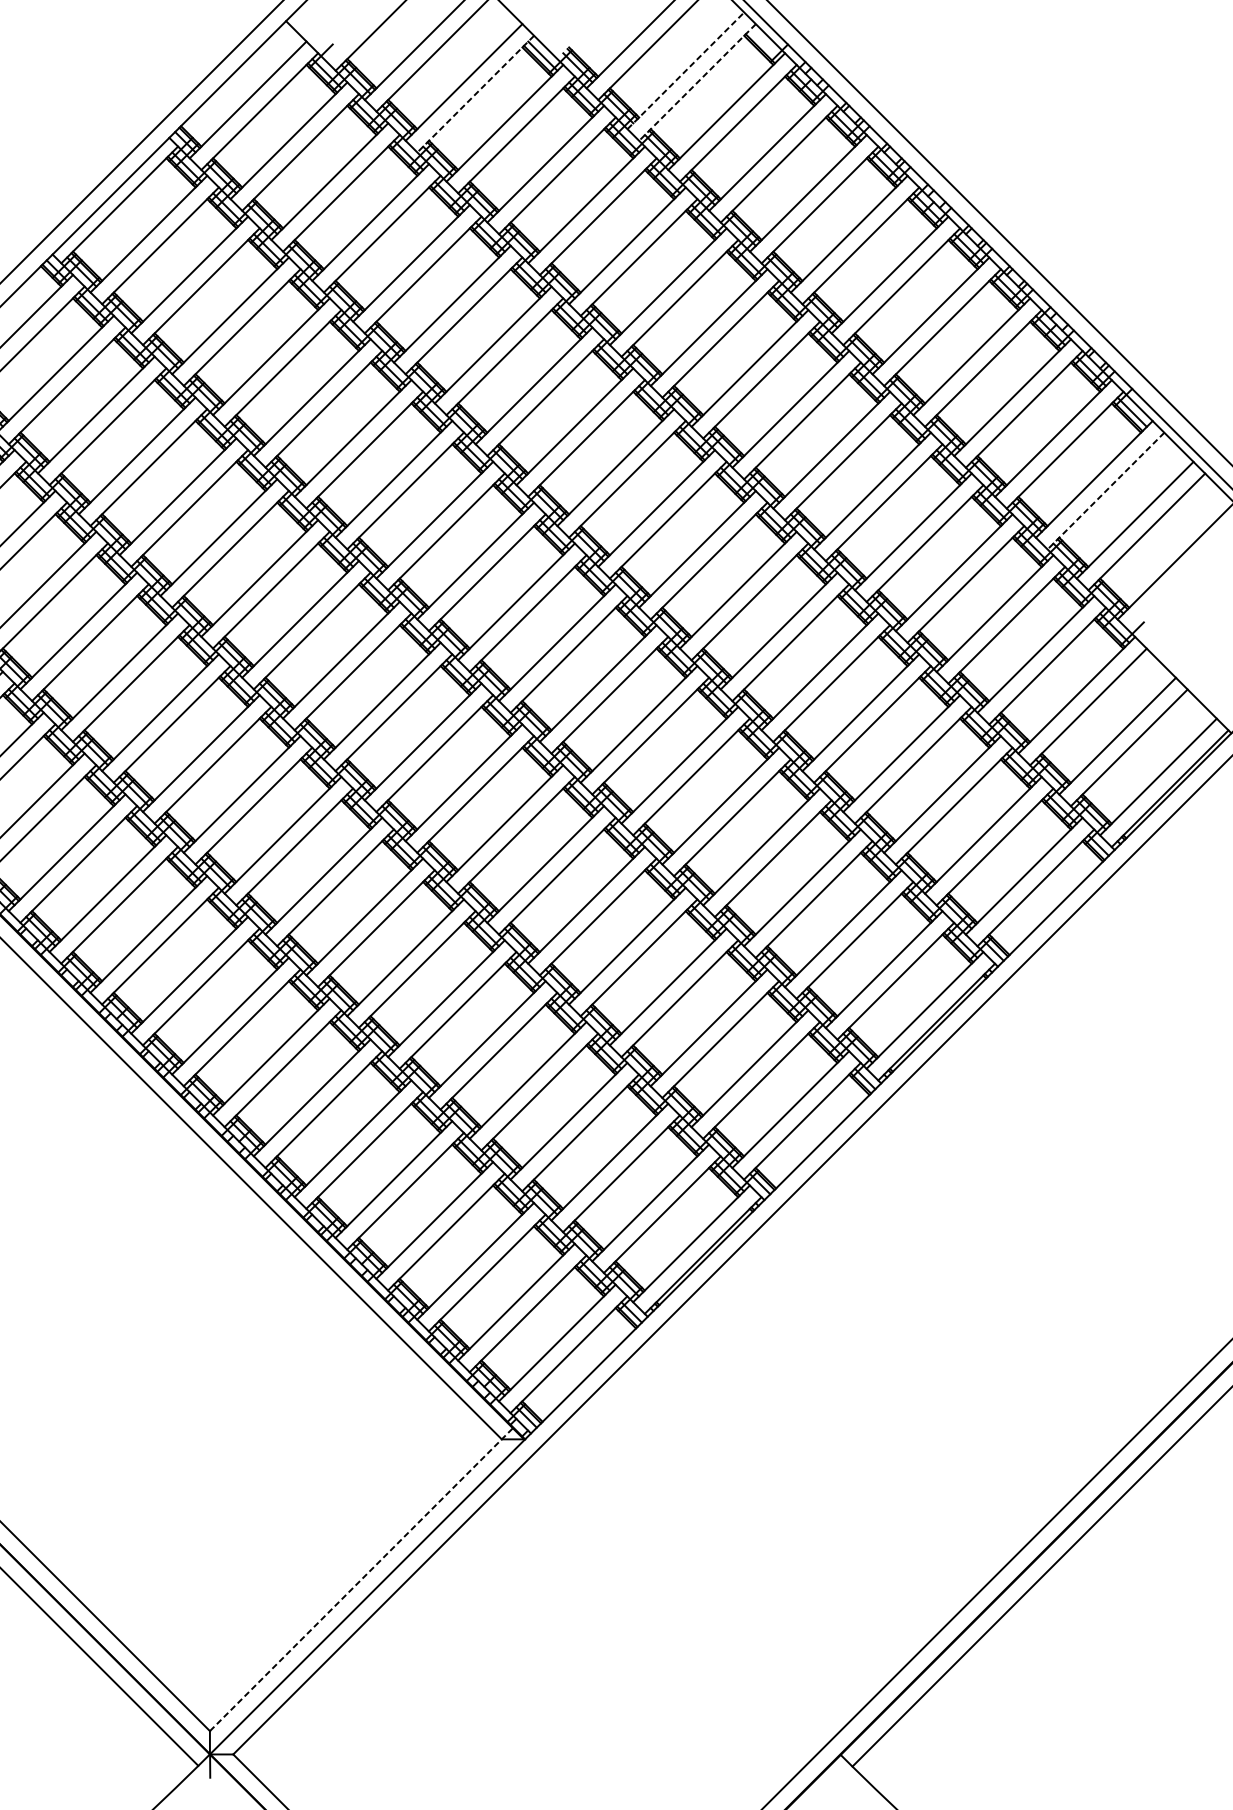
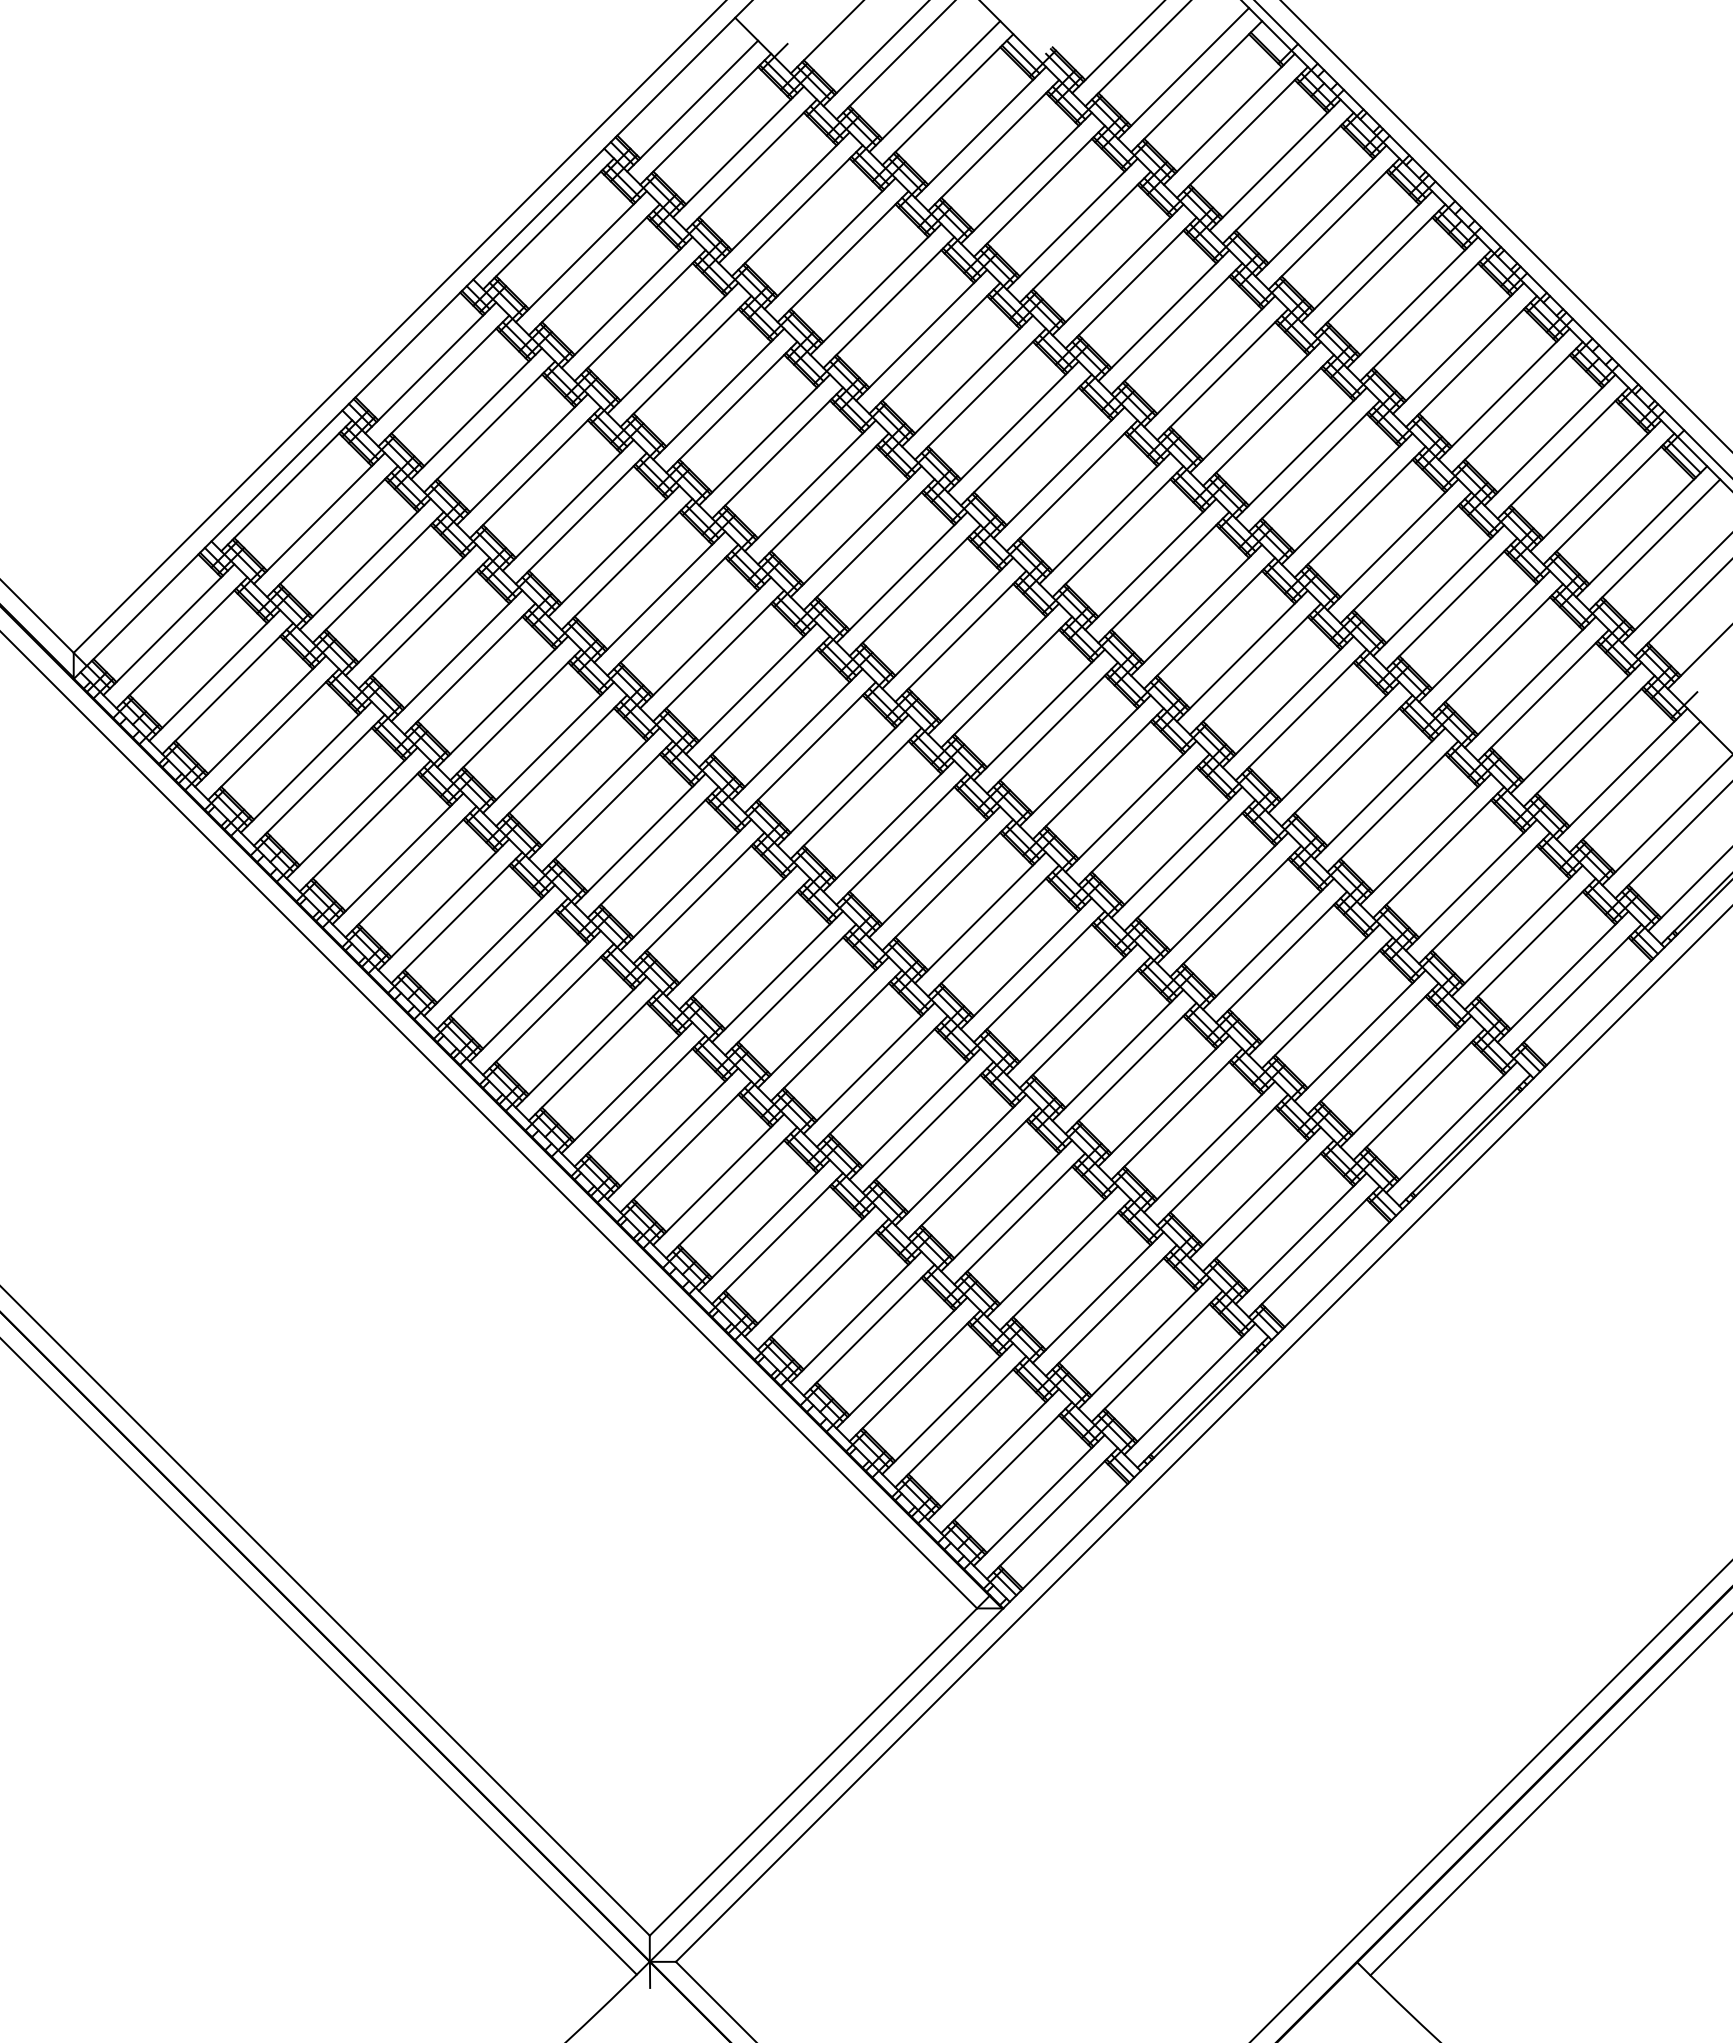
line: (685, 70) -> (1183, 73), dashed -> solid
line: (697, 82) -> (1196, 86), dashed -> solid
line: (475, 93) -> (947, 99), dashed -> solid
line: (1105, 490) -> (1654, 544), dashed -> solid
line: (362, 1579) -> (820, 1765), dashed -> solid

